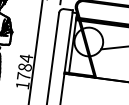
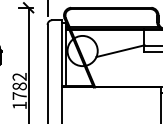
text: (26, 58) -> (19, 76), 1784 -> 1782

